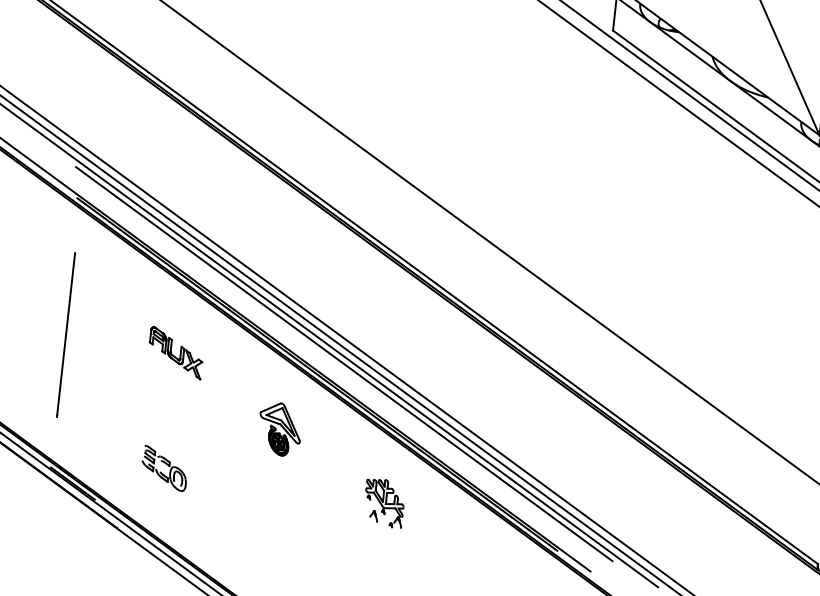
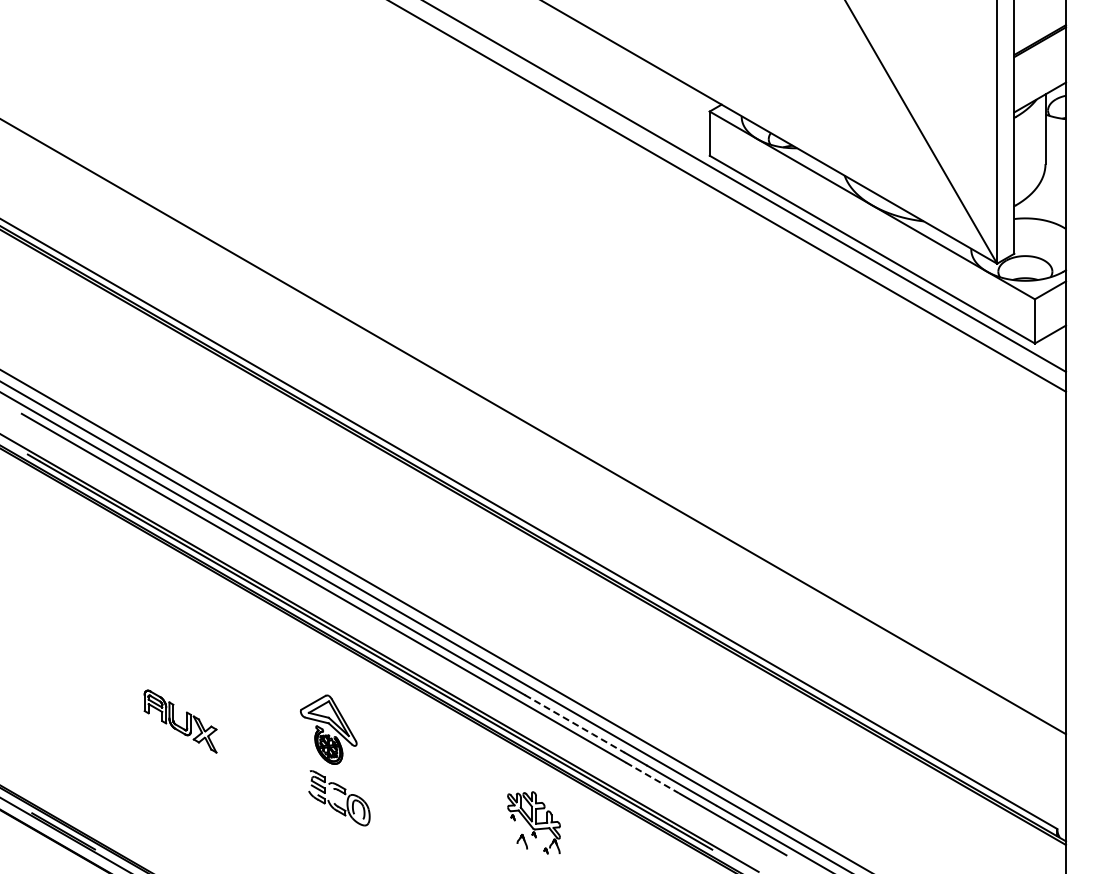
line: (65, 334) -> (32, 636), removed
part: (175, 353) -> (180, 721), moved
line: (465, 445) -> (575, 724), solid -> dashed
part: (164, 468) -> (339, 798), moved
line: (518, 491) -> (652, 777), solid -> dashed
part: (383, 502) -> (533, 822), moved

